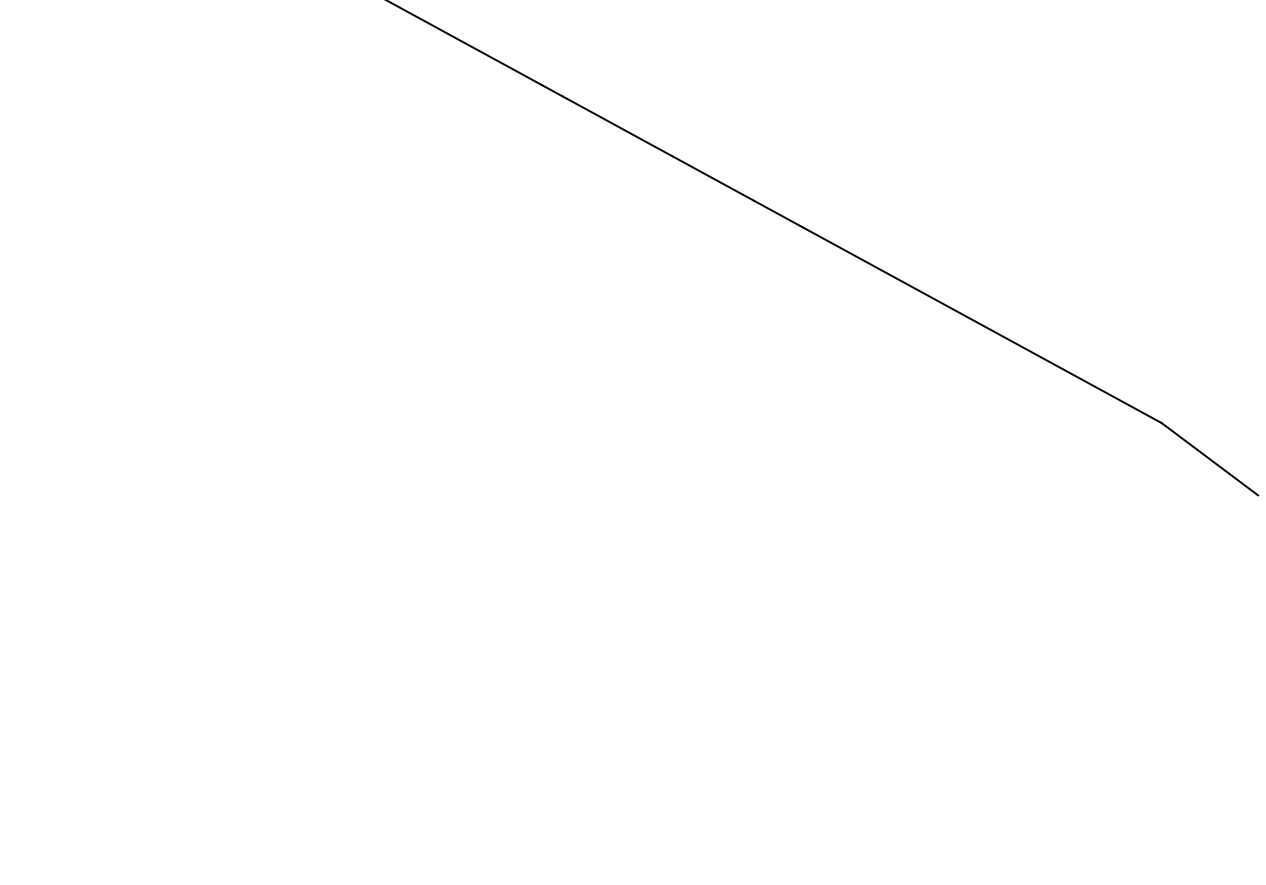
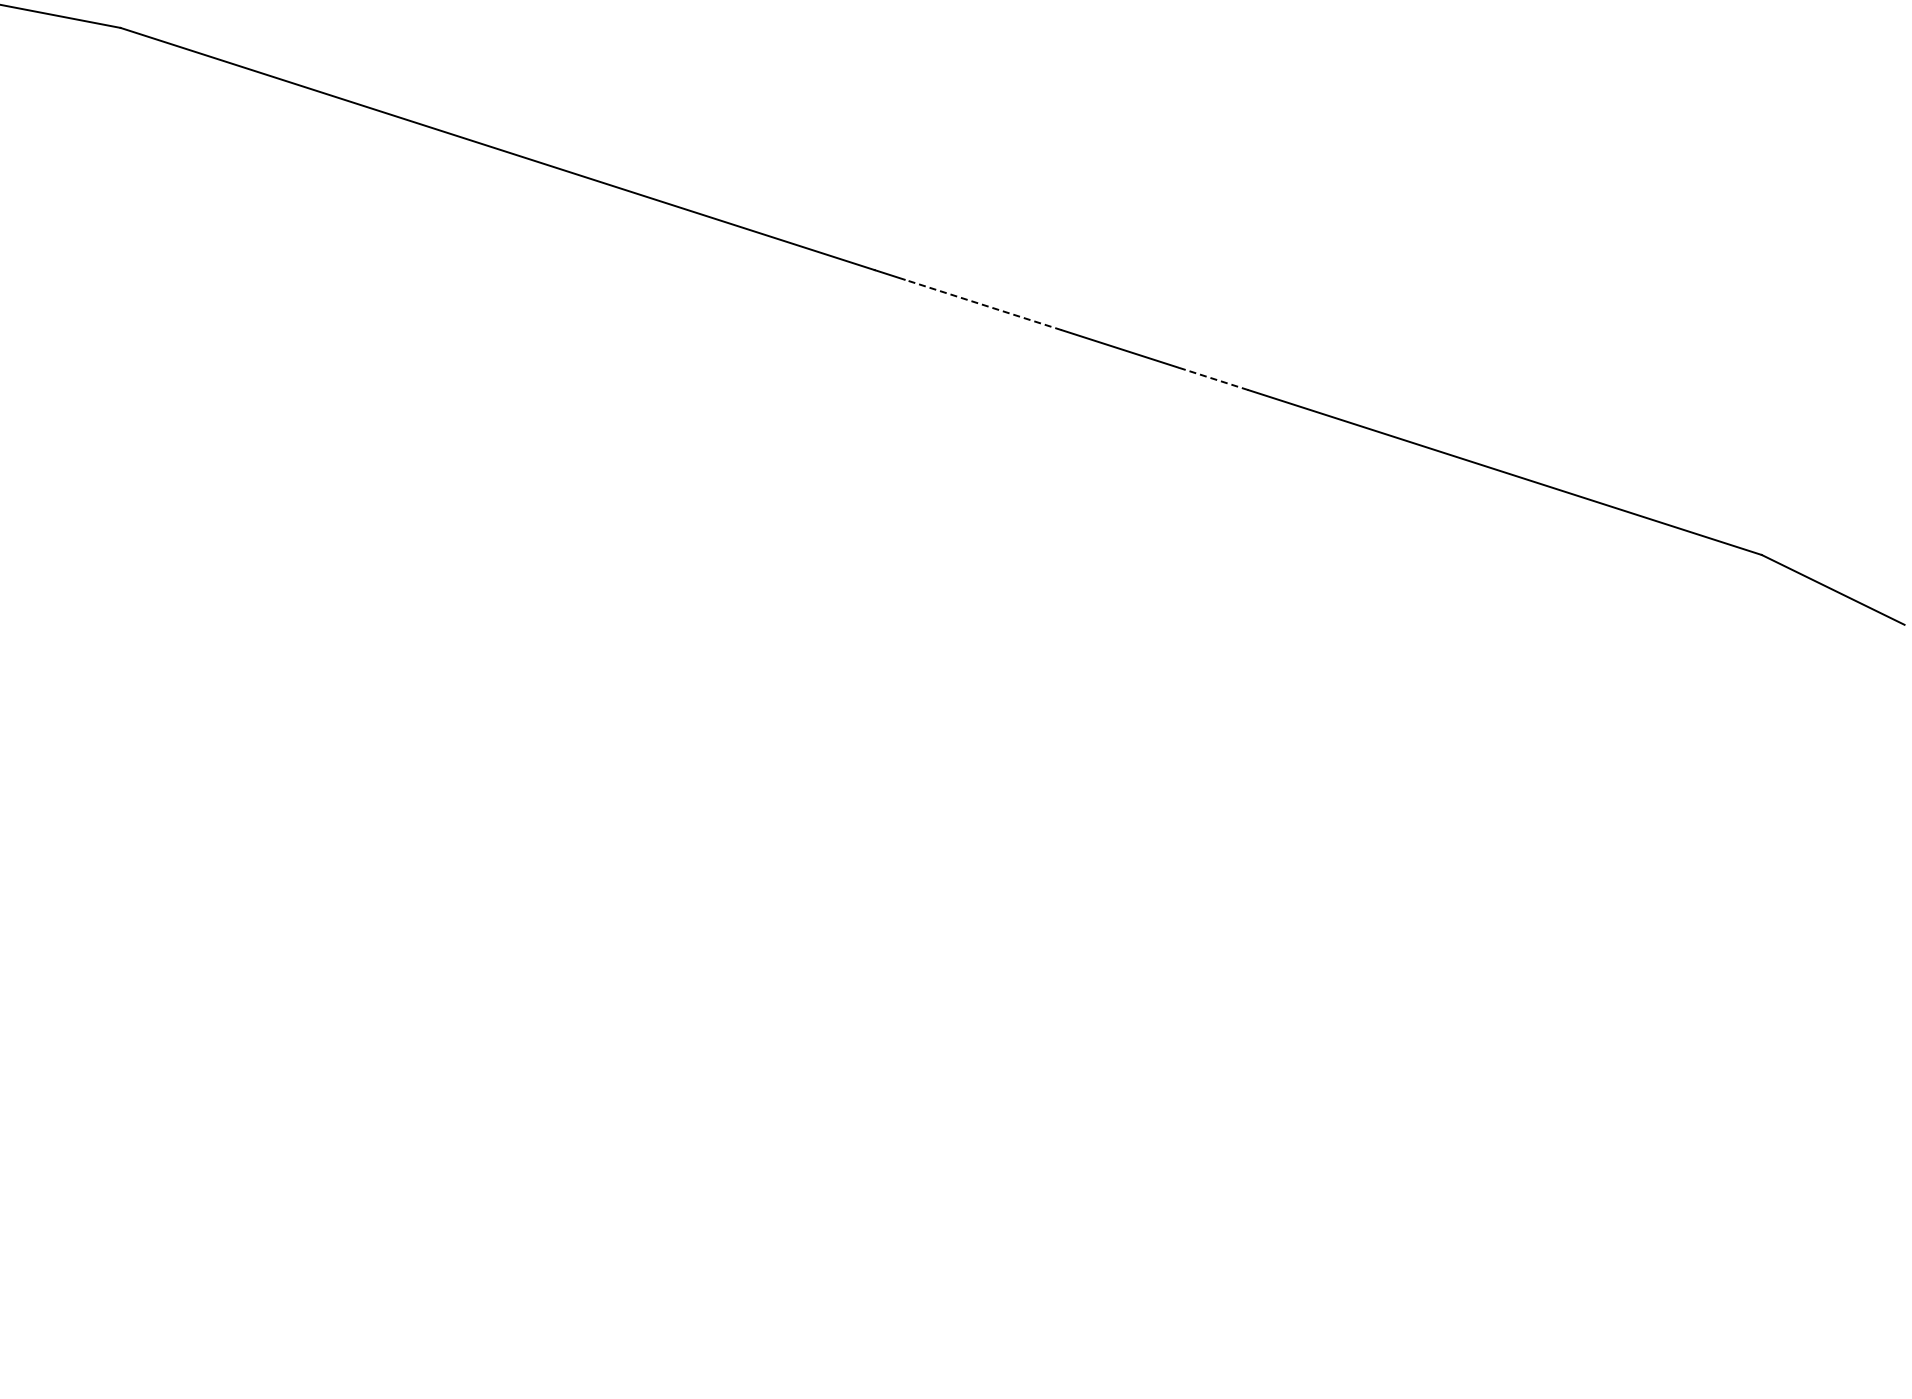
line: (617, 126) -> (983, 304), solid -> dashed
line: (778, 213) -> (1213, 378), solid -> dashed

